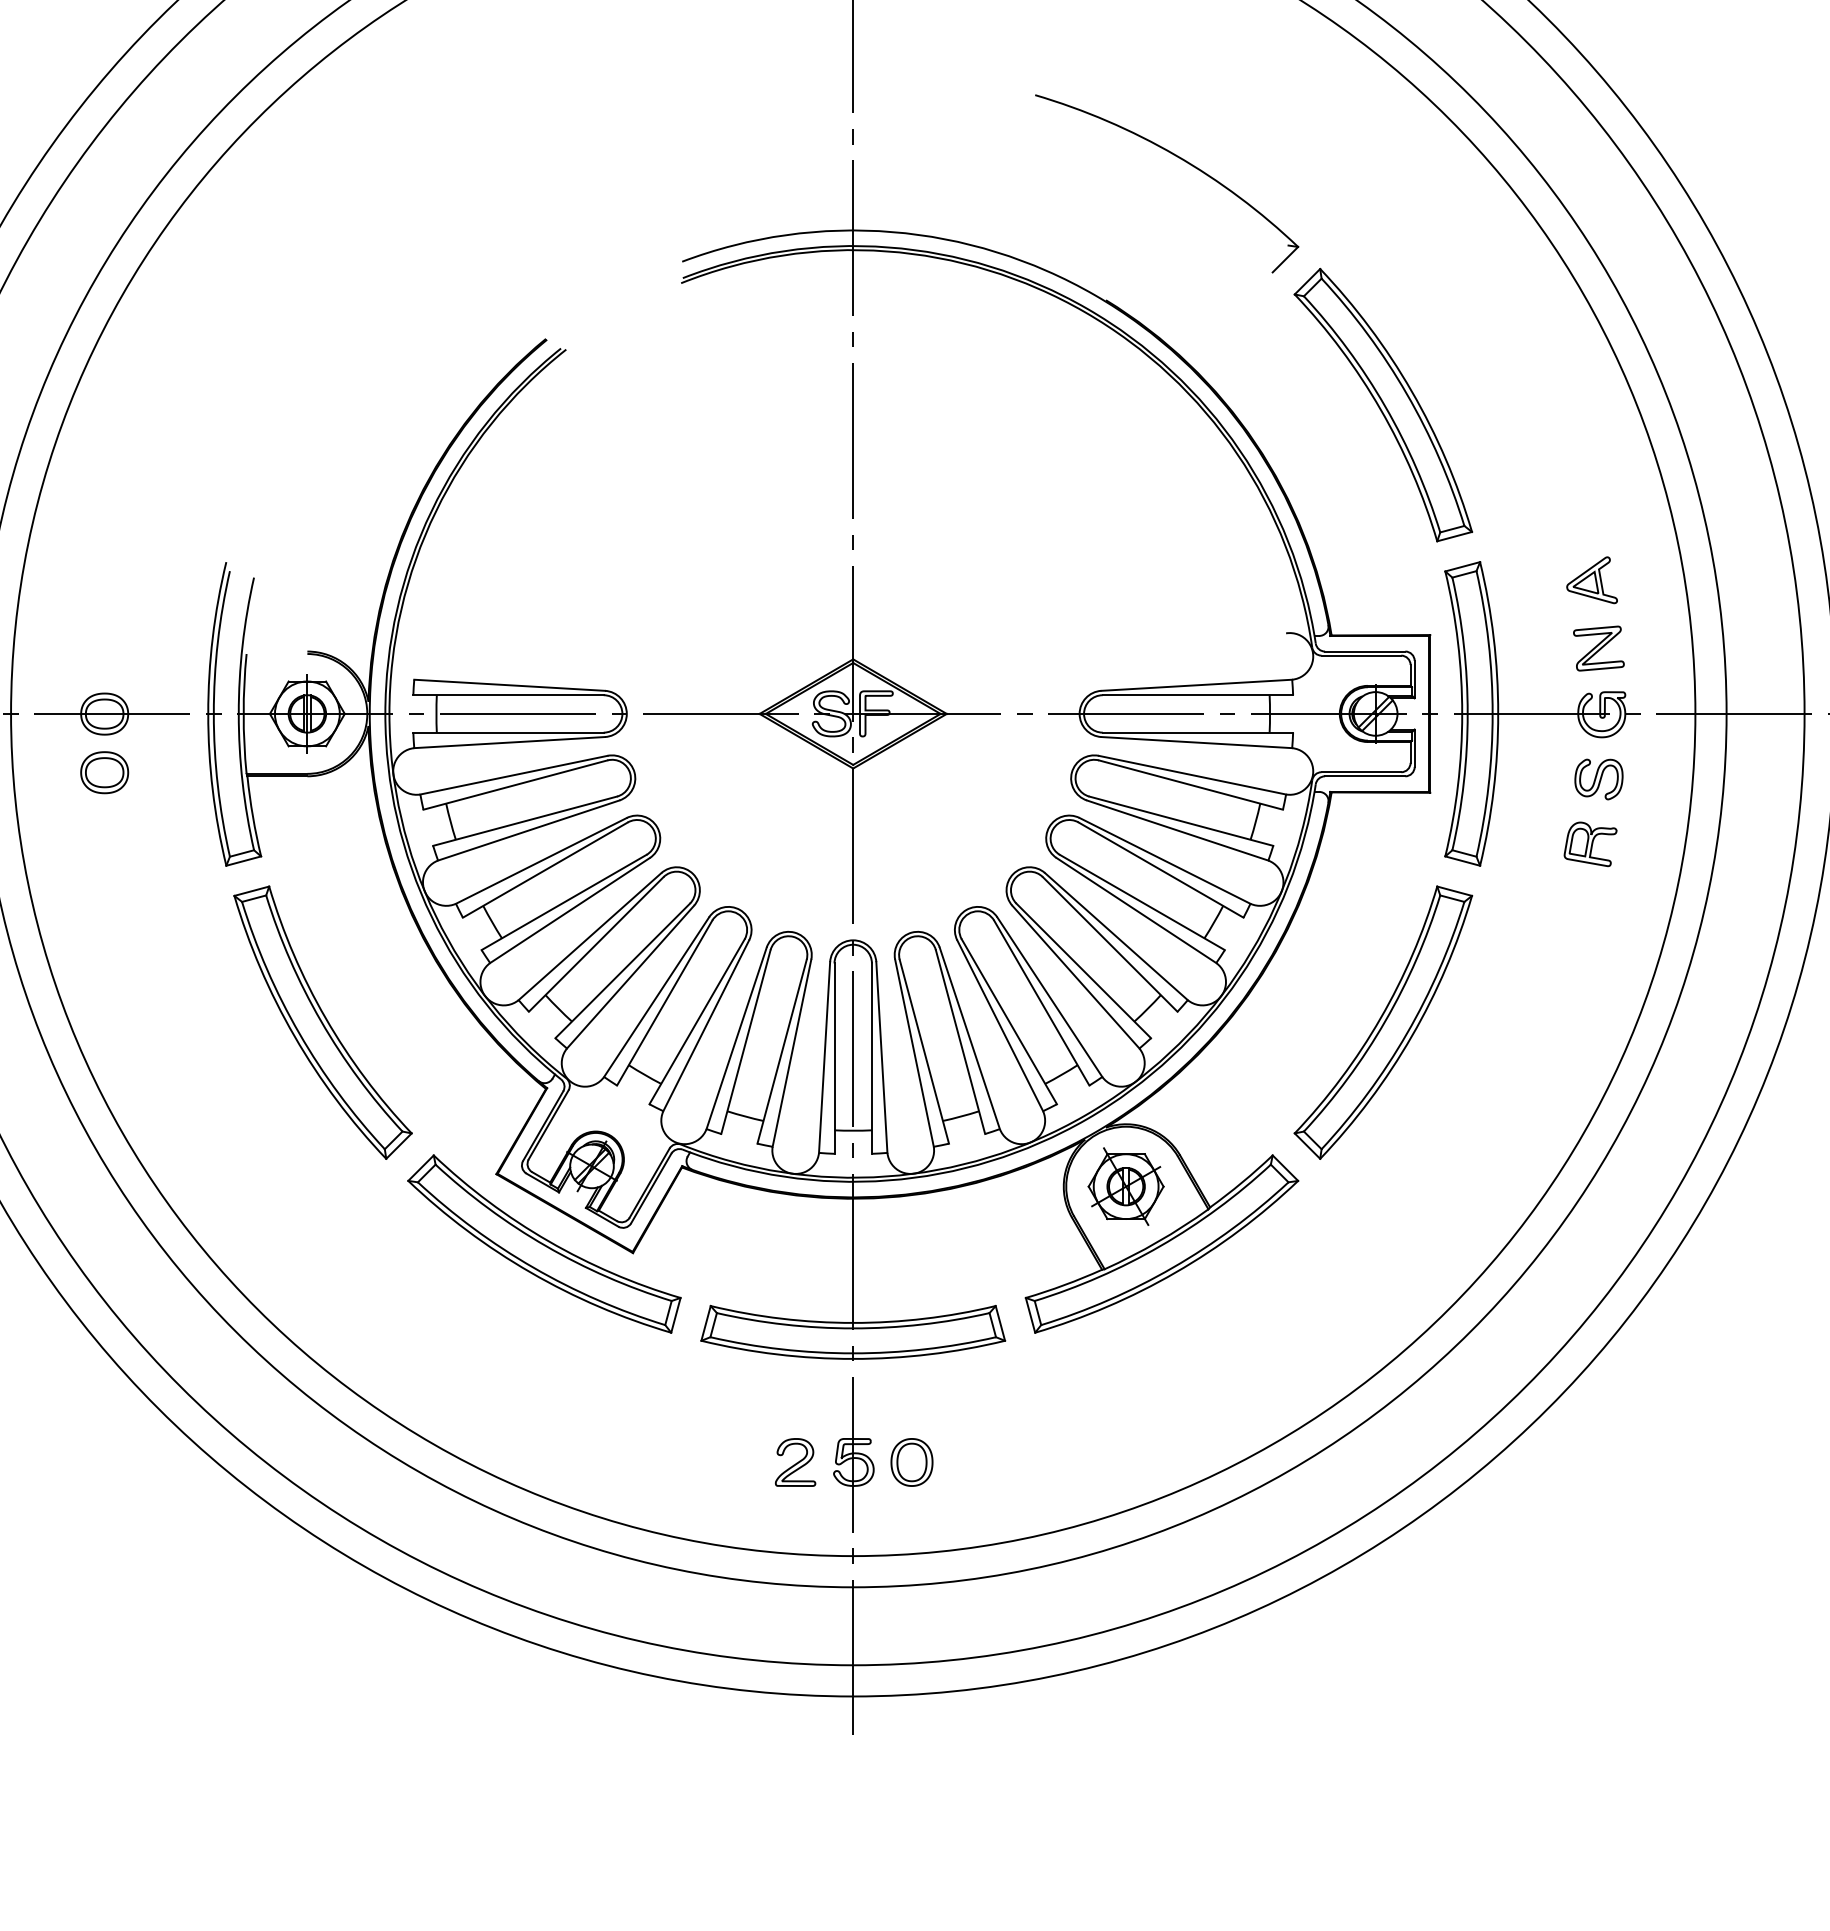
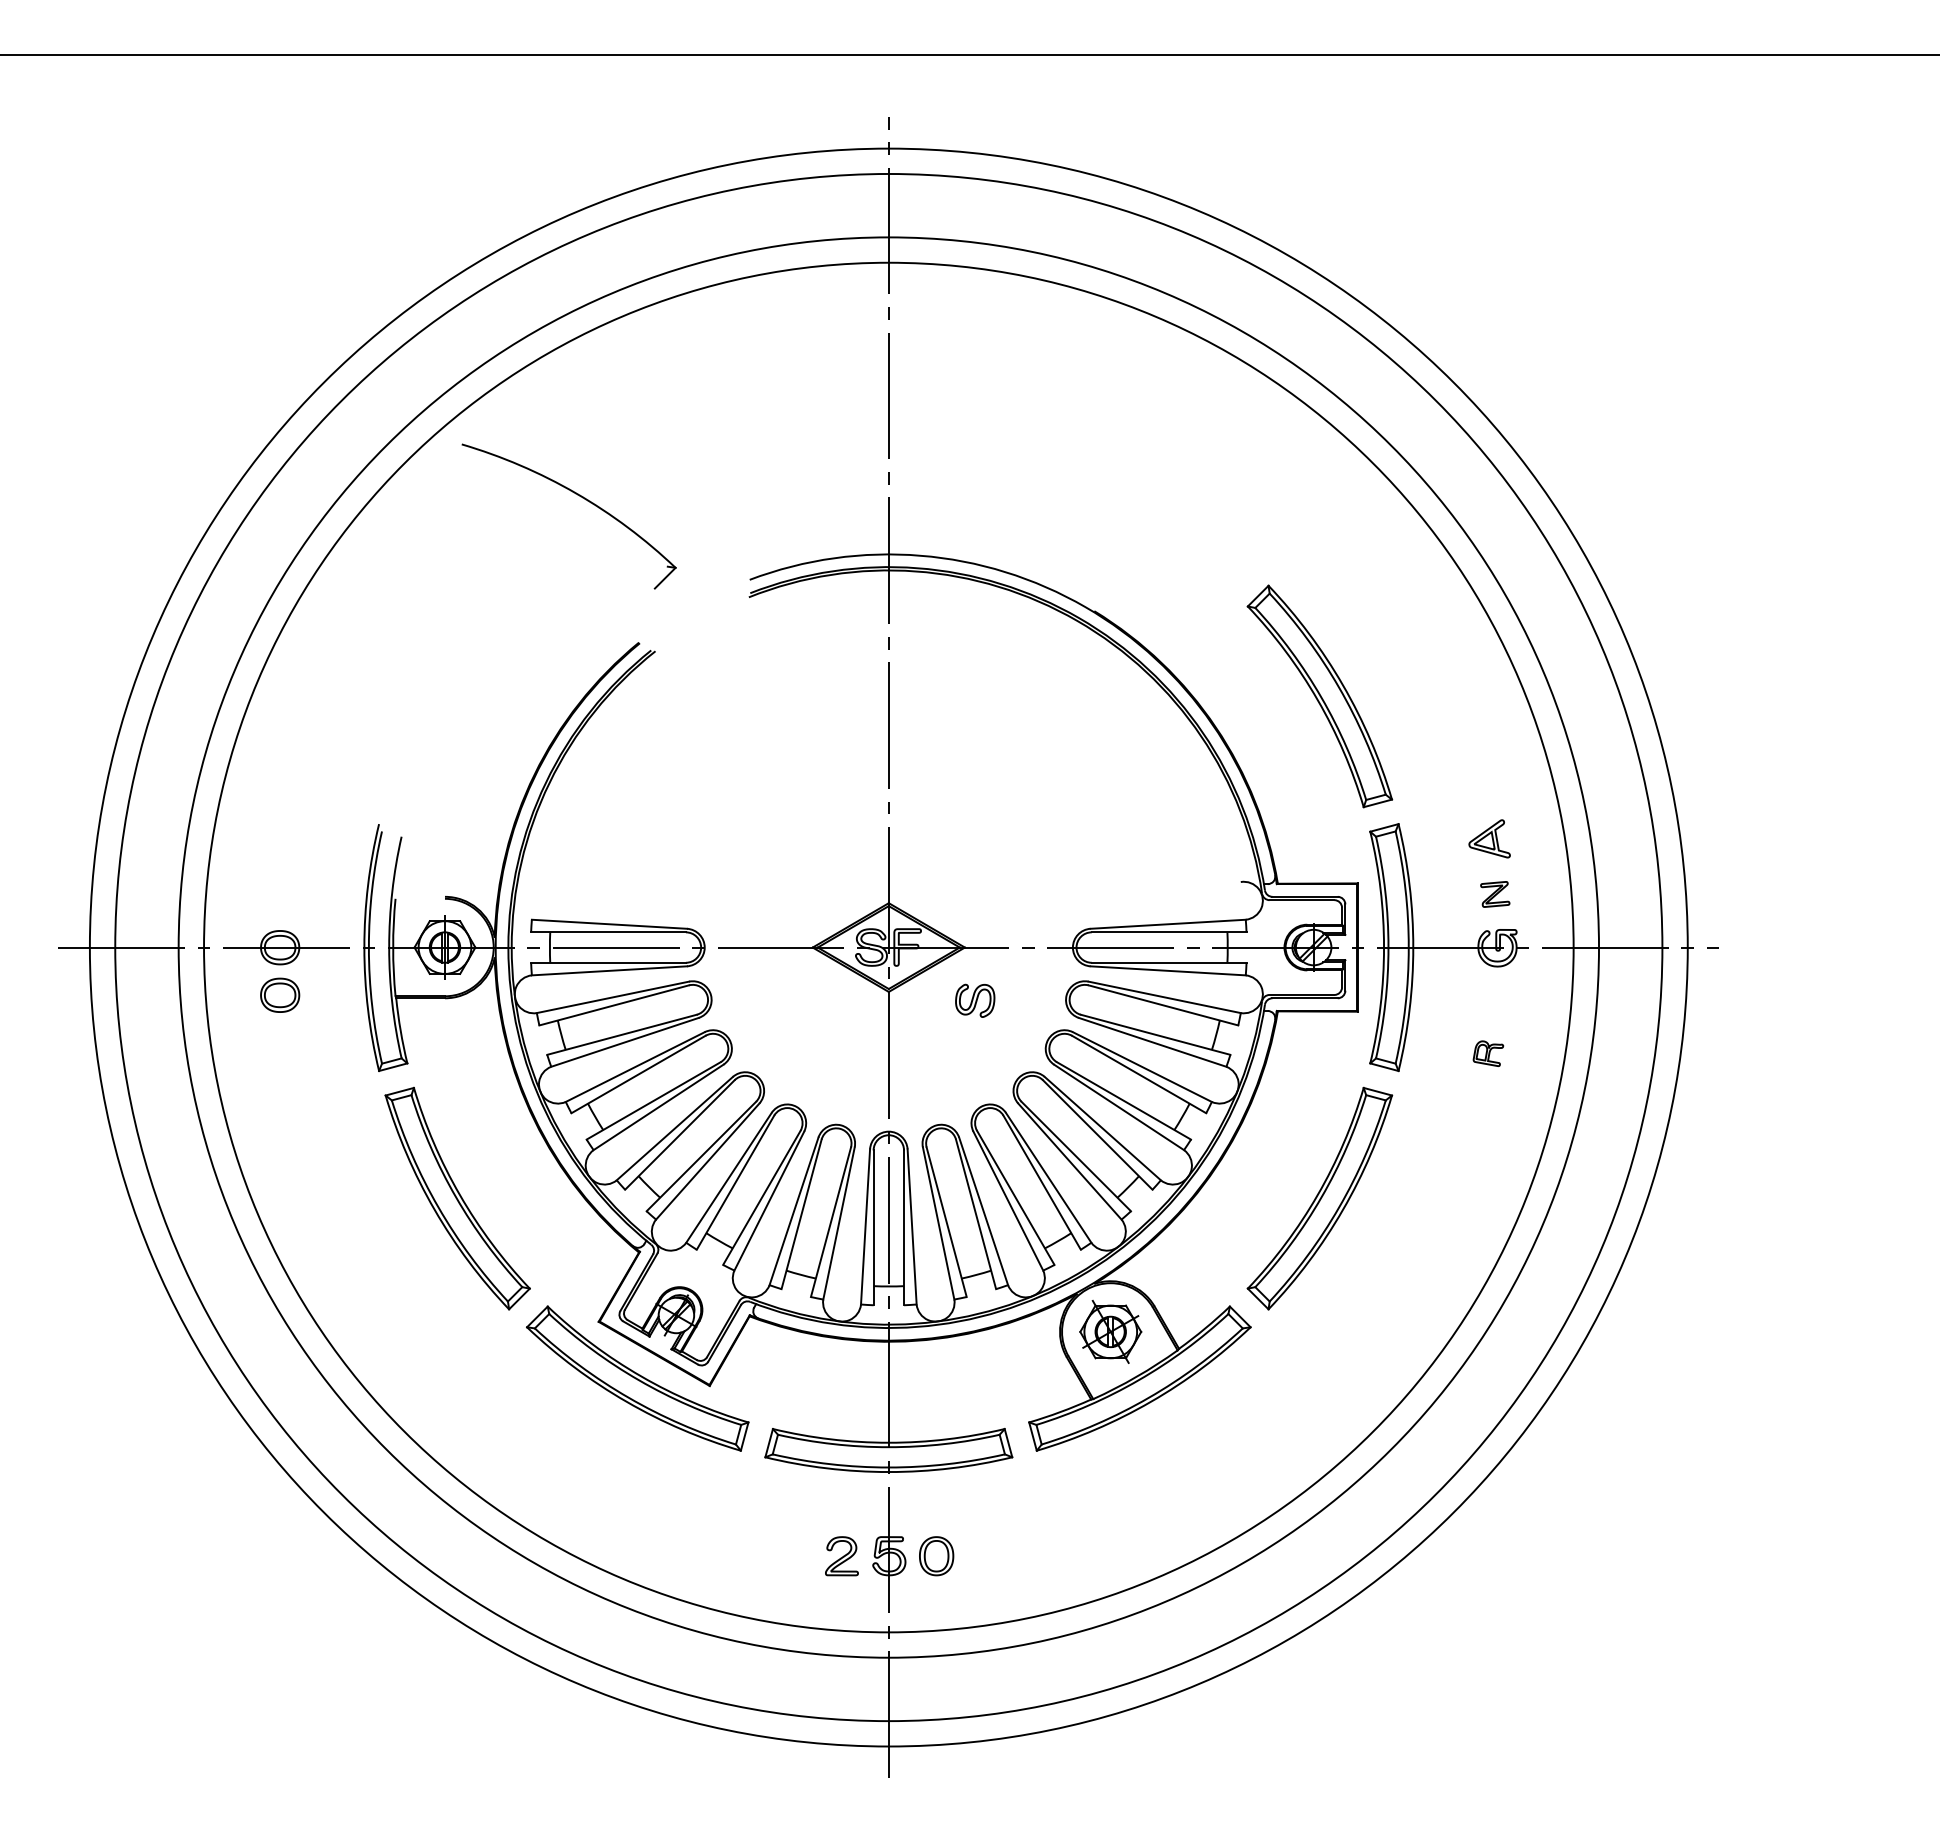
part: (1183, 161) -> (582, 498), moved
part: (1599, 648) -> (1495, 894), size x0.7
part: (1599, 779) -> (975, 1000), moved
part: (1590, 844) -> (1488, 1053), size x0.7

